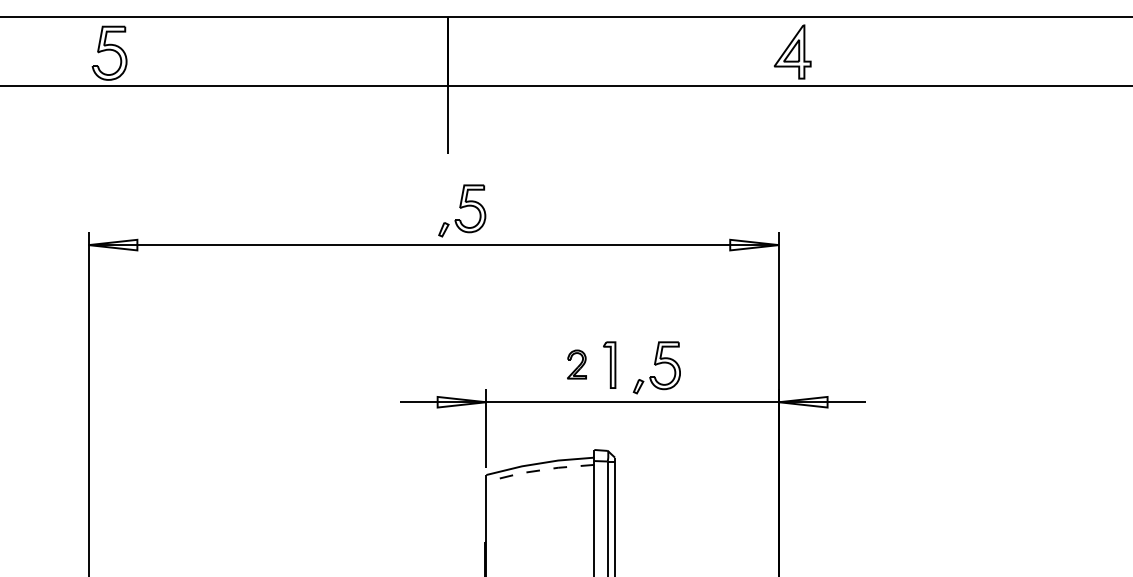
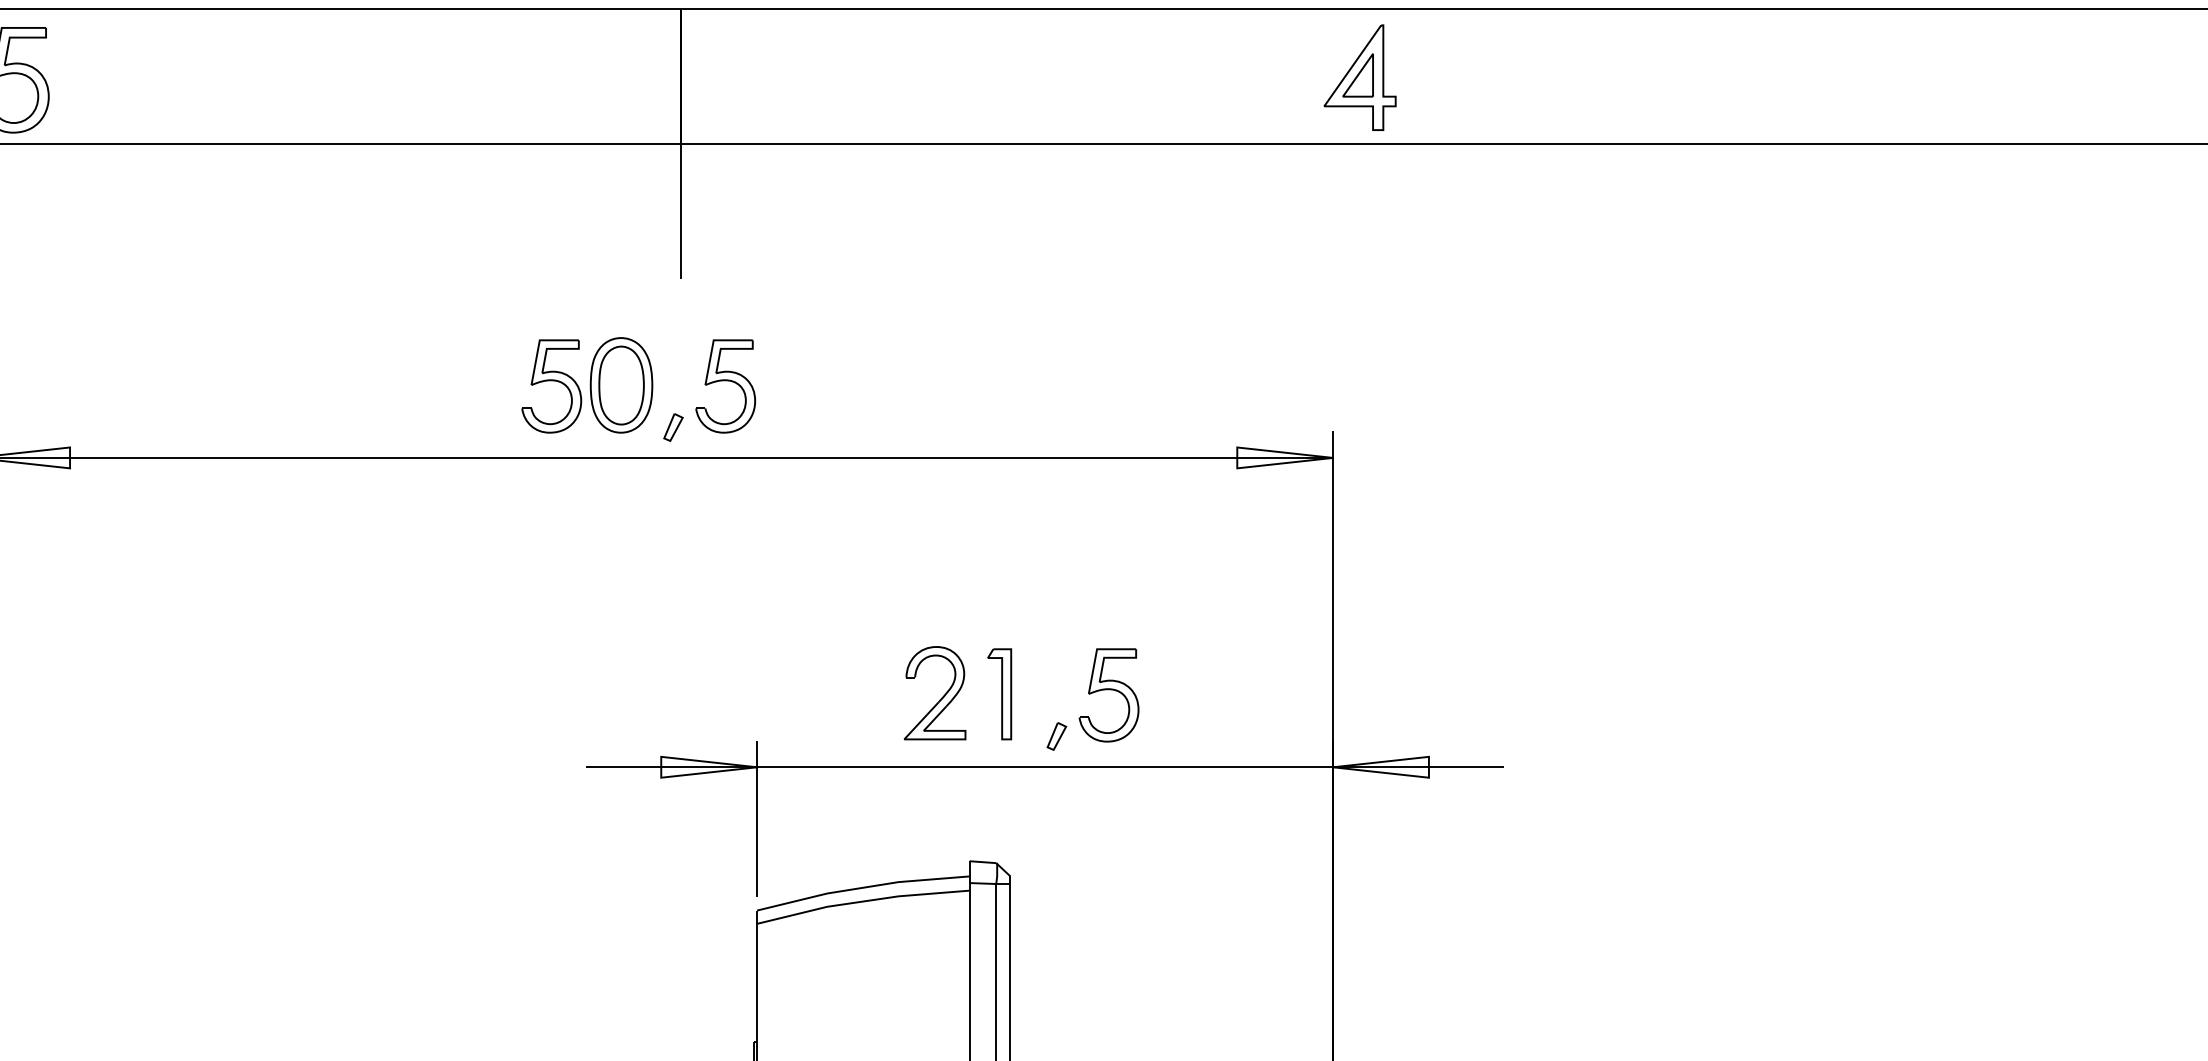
part: (399, 208) -> (586, 385), added
part: (576, 364) -> (934, 692), size x1.67
line: (539, 470) -> (861, 901), dashed -> solid

